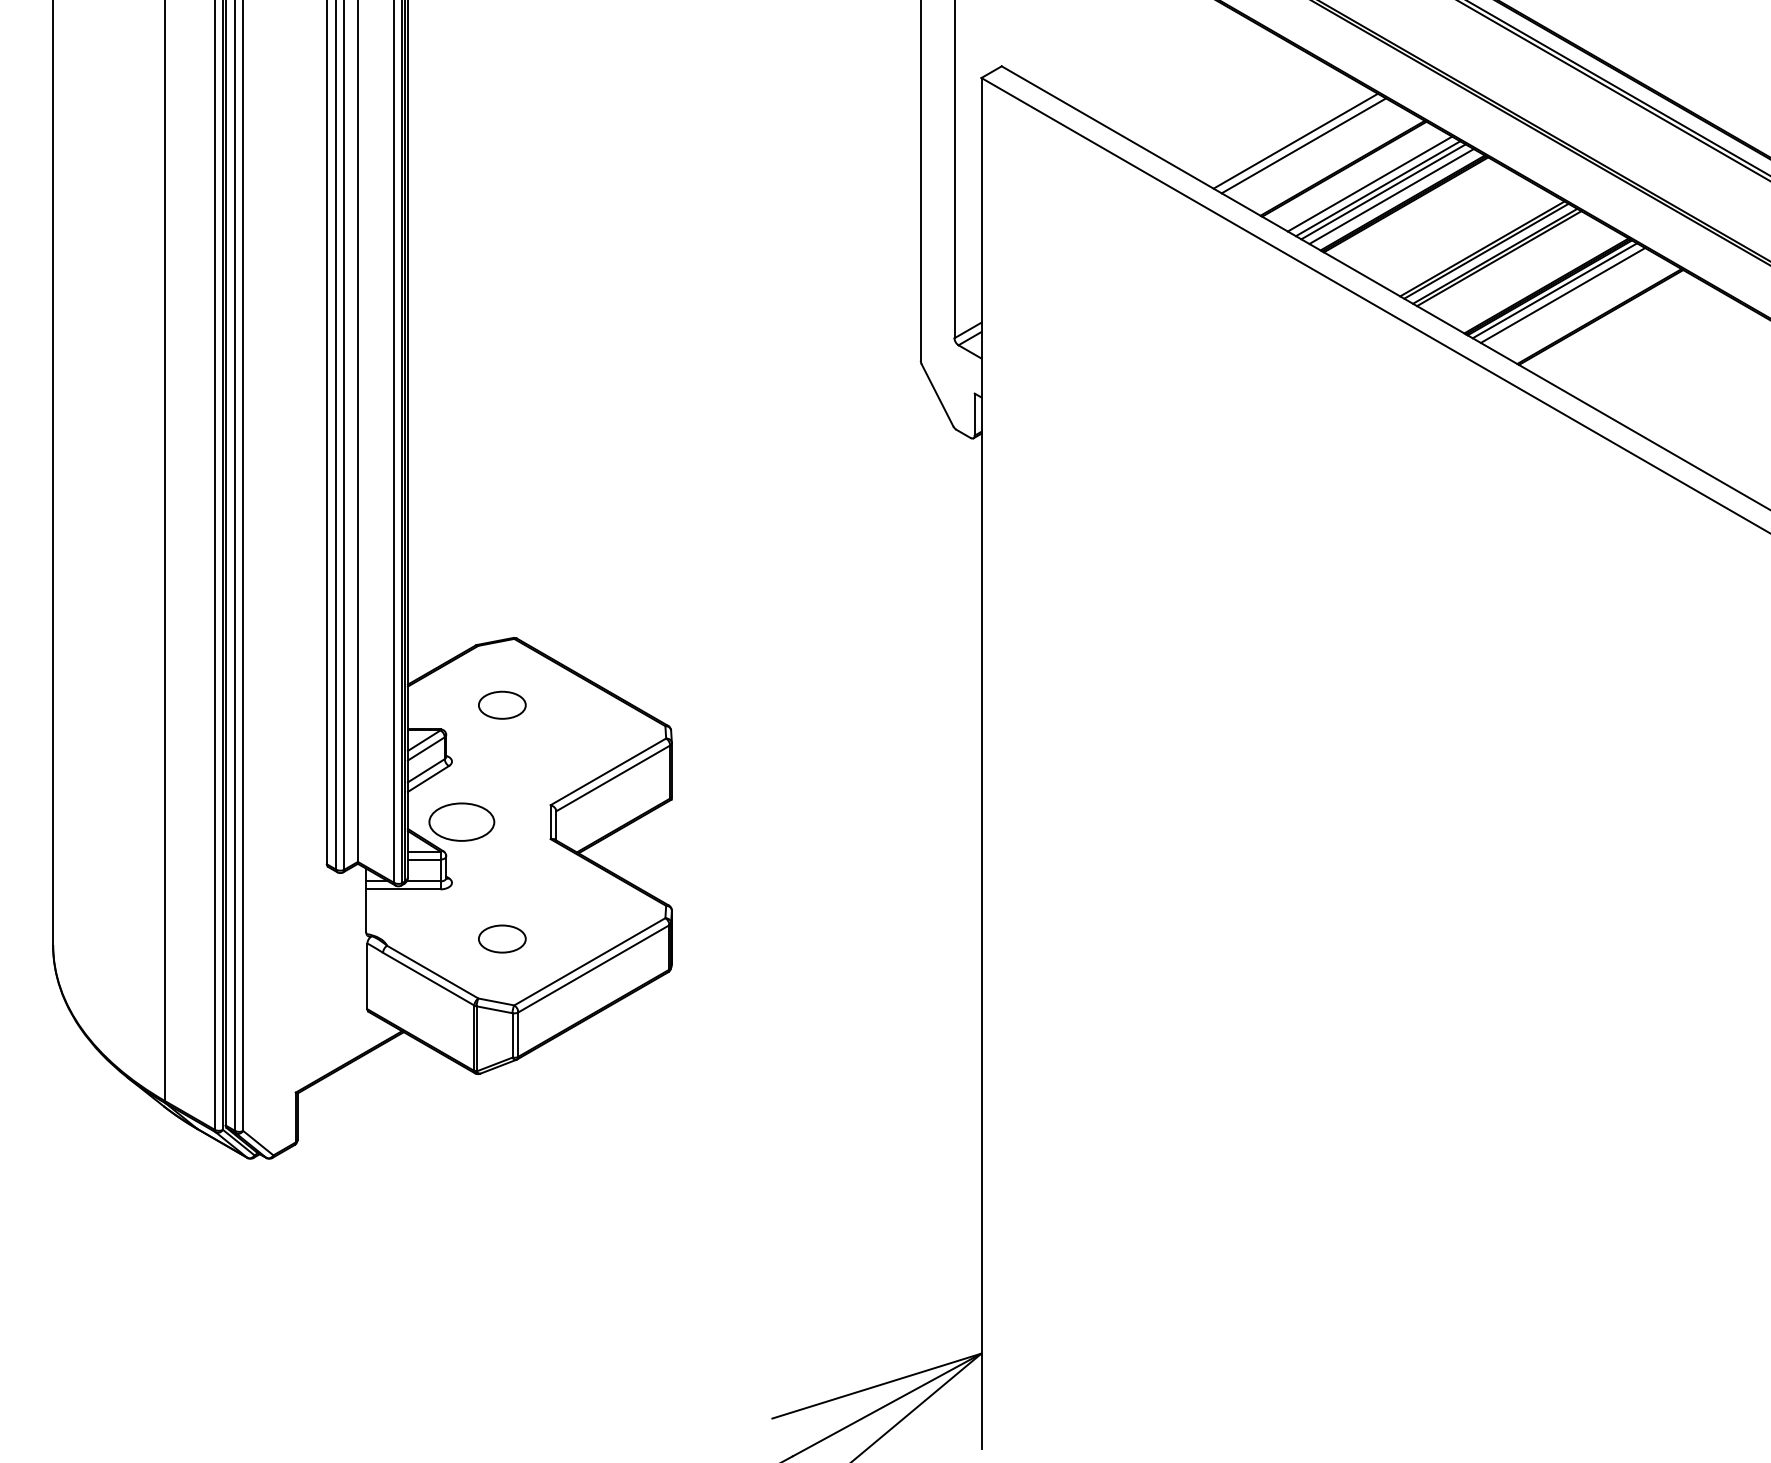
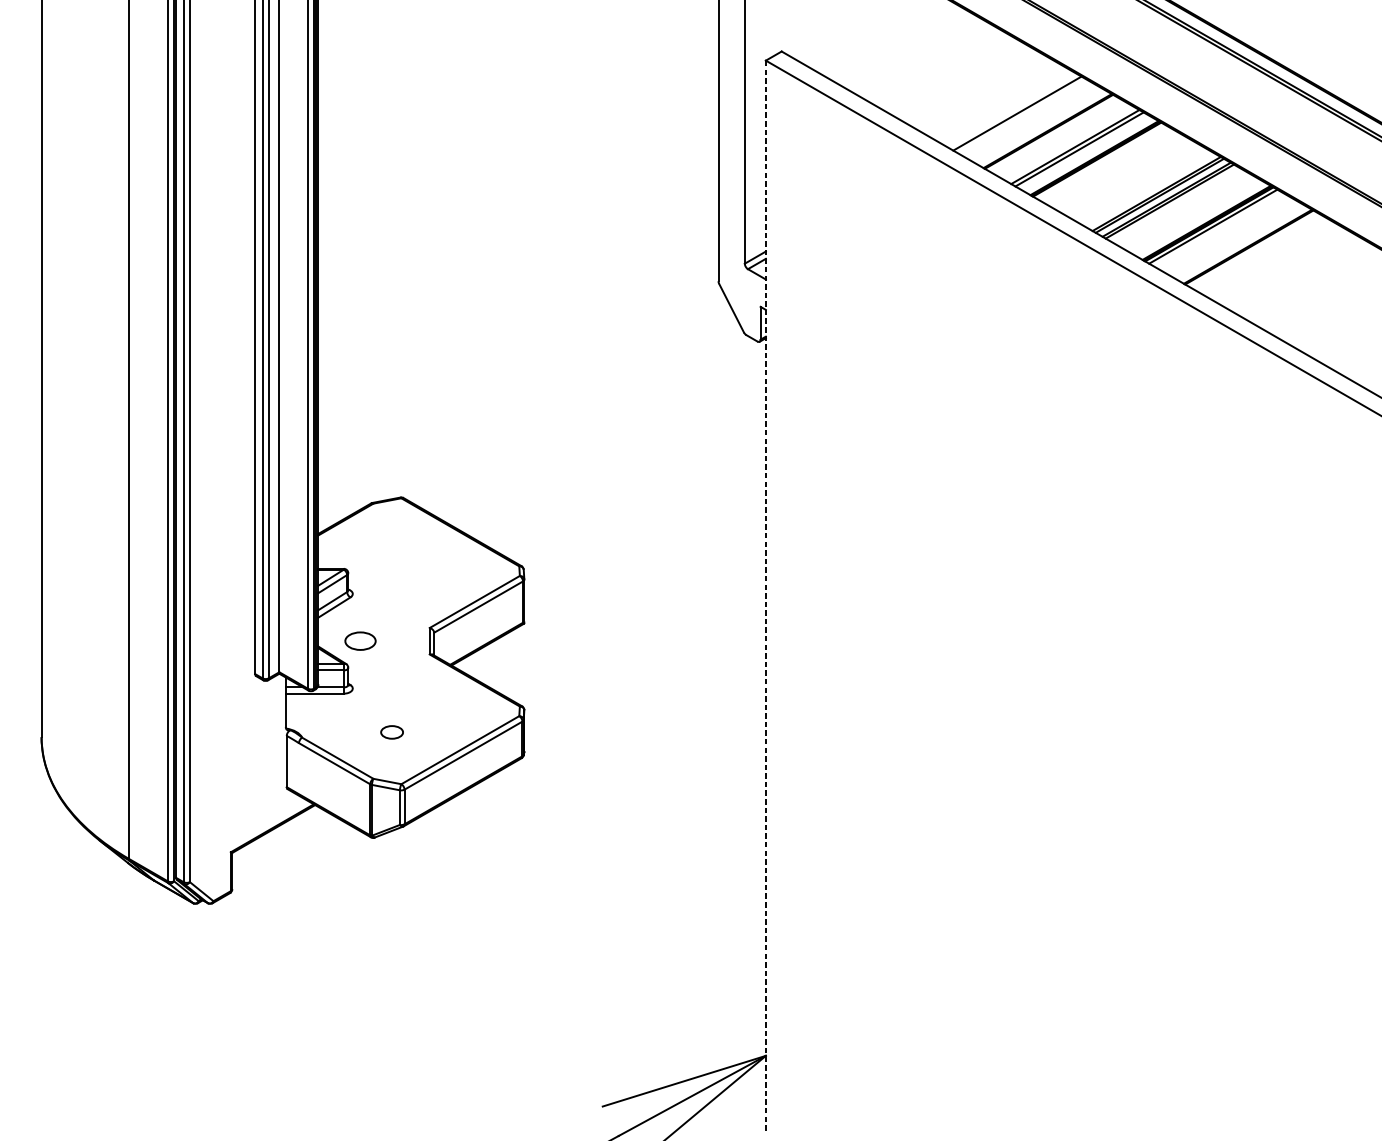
line: (1295, 140) -> (1010, 109), removed
line: (1369, 183) -> (1068, 142), removed
line: (1391, 196) -> (1085, 153), removed
line: (1562, 295) -> (1219, 230), removed
part: (502, 704) -> (392, 549), removed
line: (981, 763) -> (765, 595), solid -> dashed
part: (461, 821) -> (360, 640), size x0.6
part: (502, 938) -> (392, 732), size x0.6

